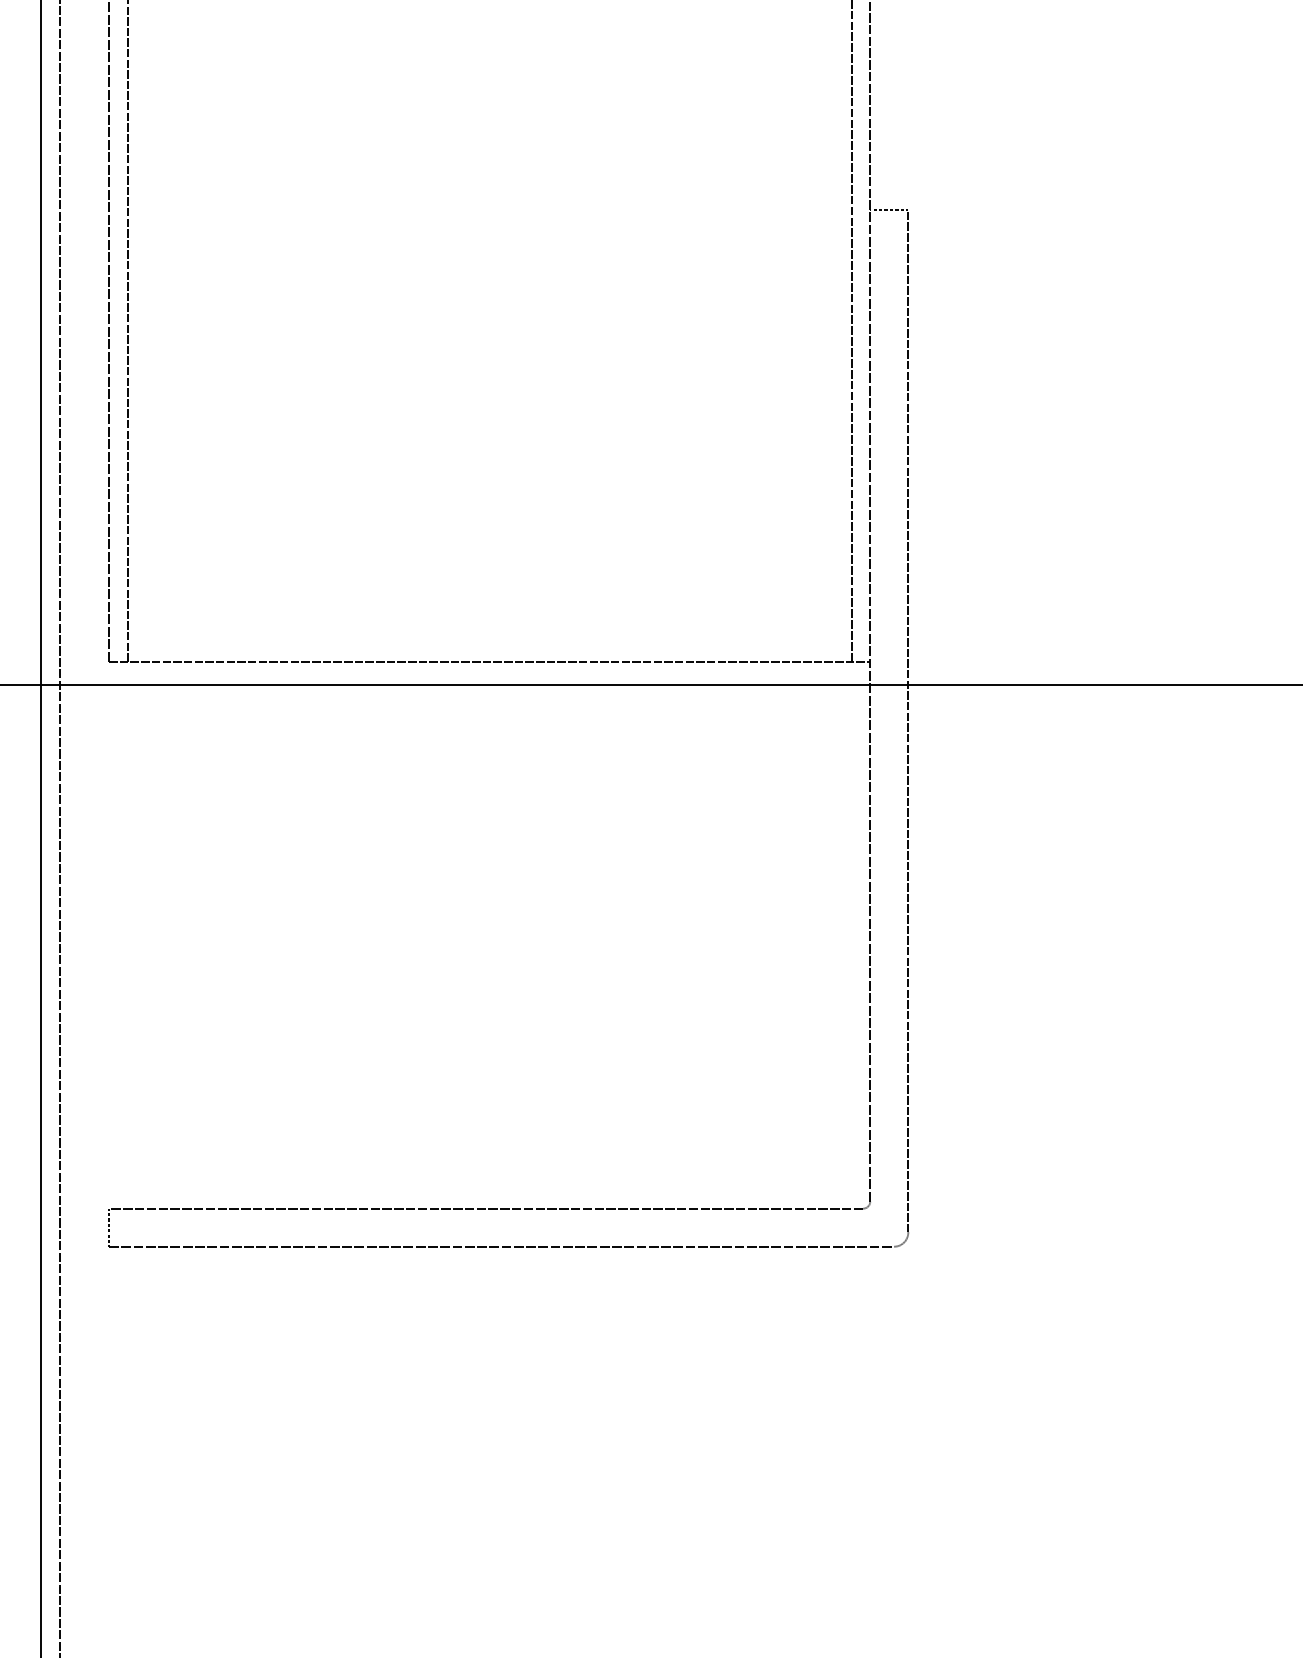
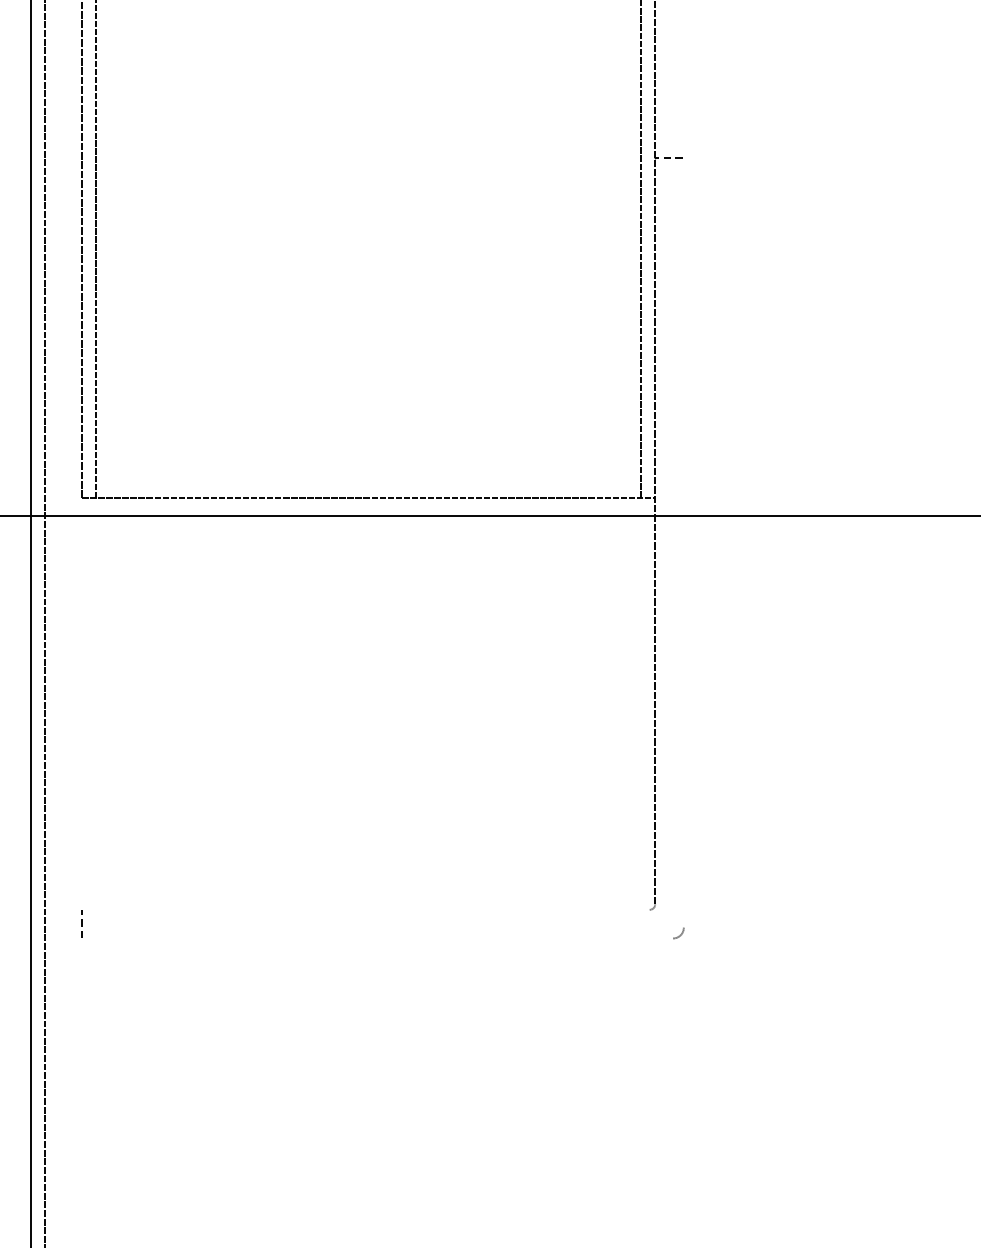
line: (907, 720) -> (683, 542), removed
line: (485, 1208) -> (365, 909), removed
line: (501, 1246) -> (377, 938), removed

